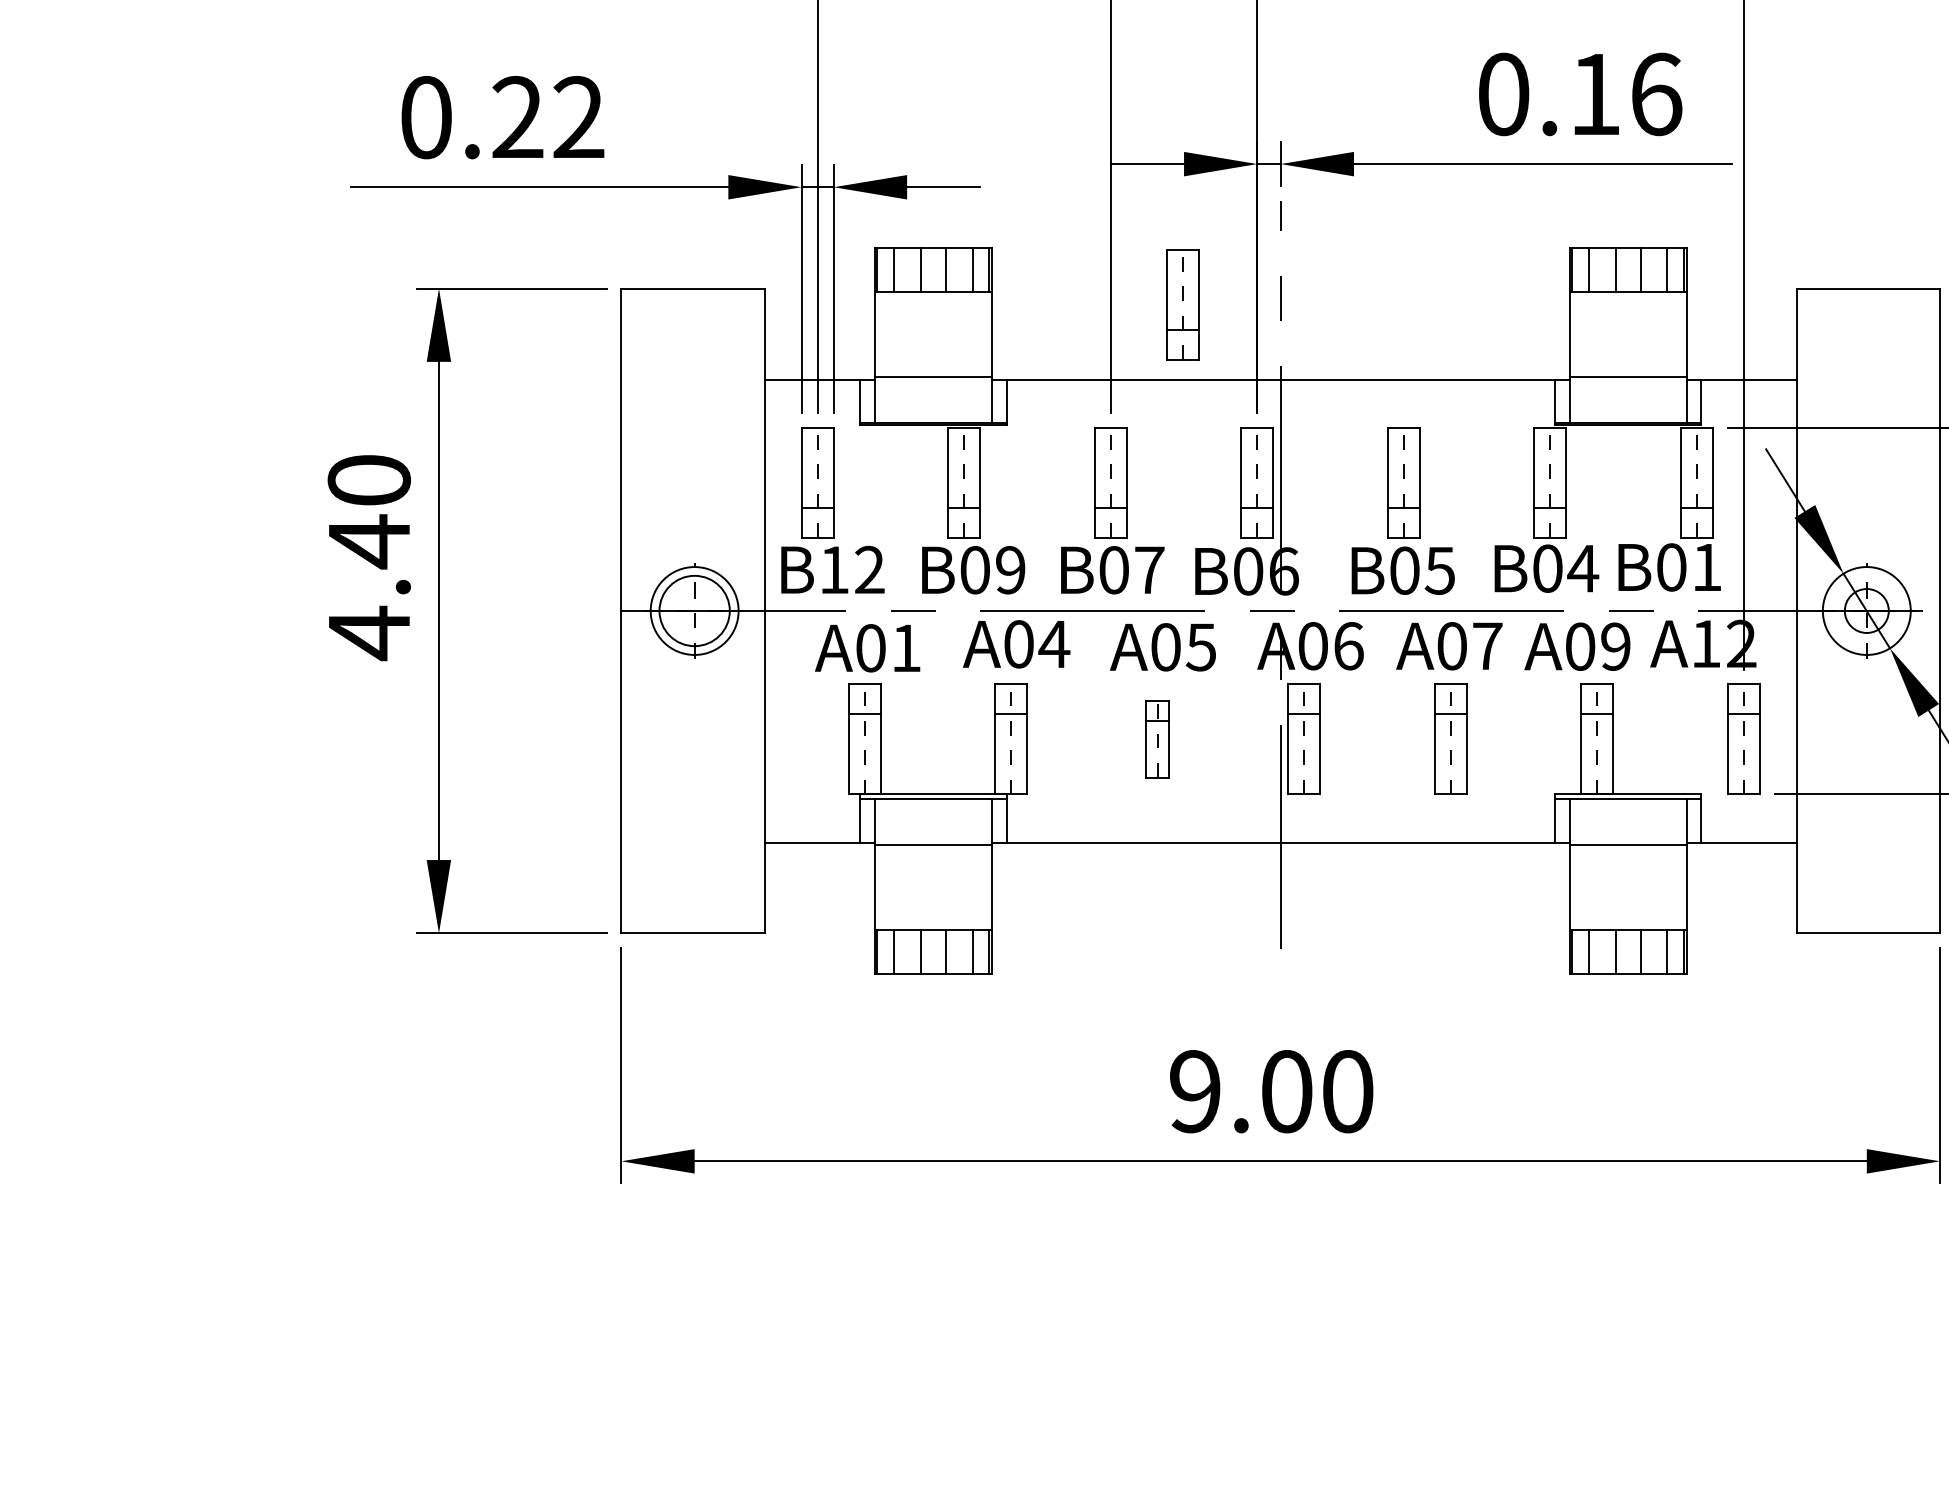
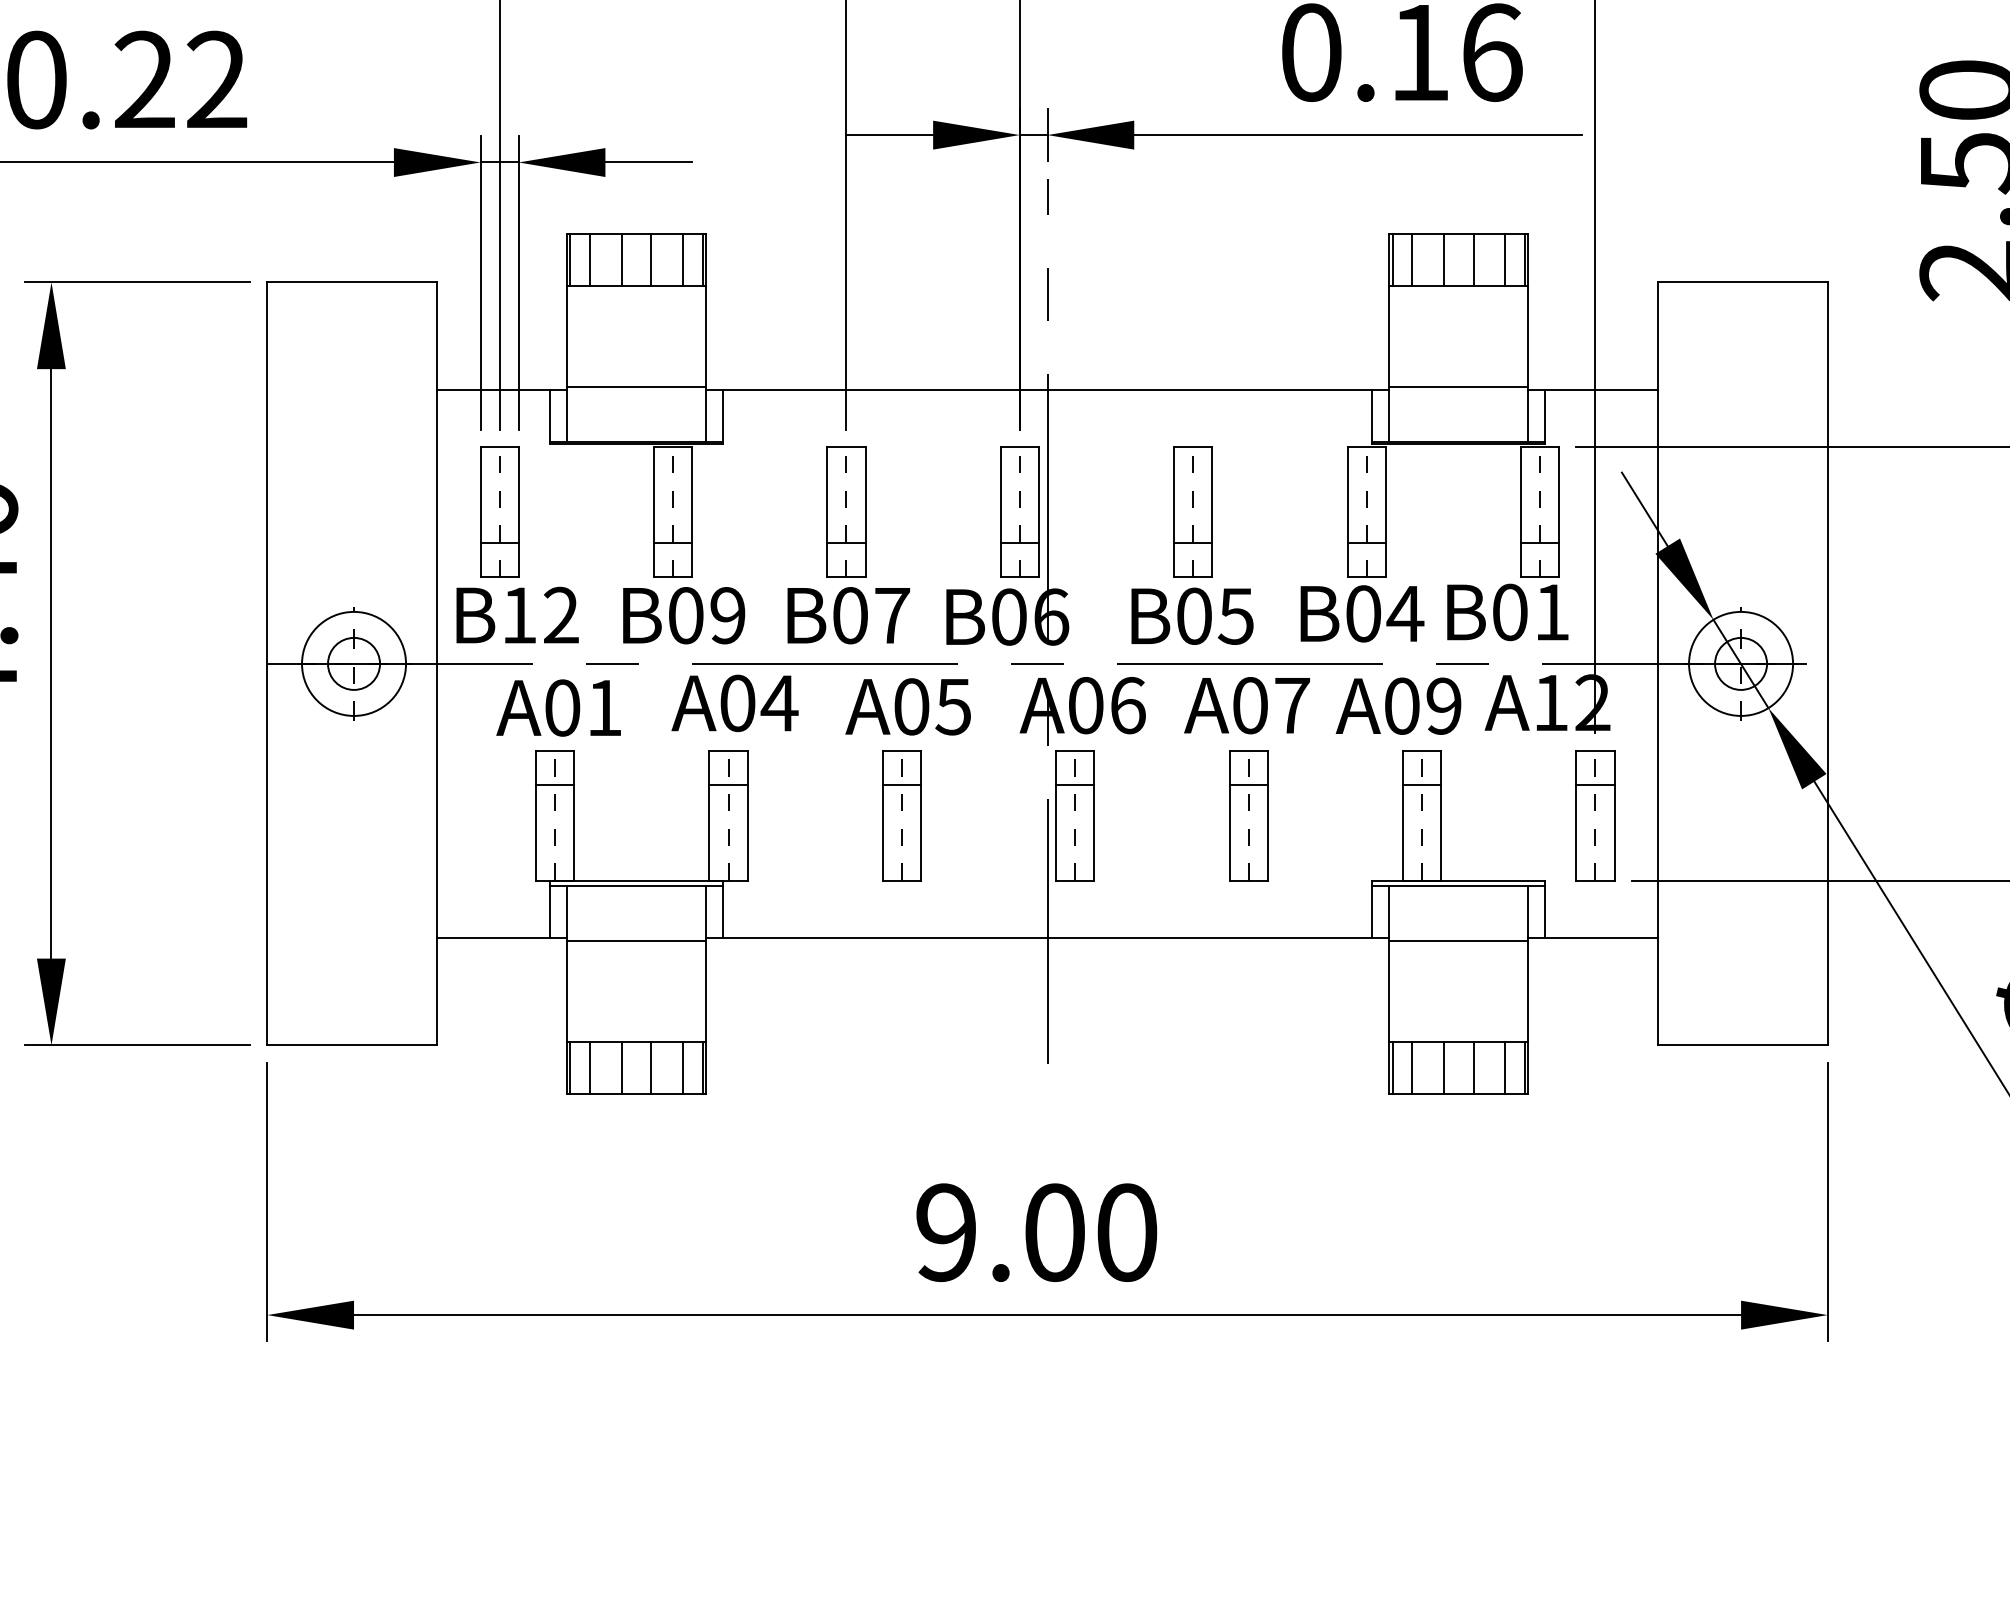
part: (1182, 304) -> (931, 301), removed
circle: (694, 610) -> (353, 663), size x0.62
part: (1157, 738) -> (901, 814), size x1.43

